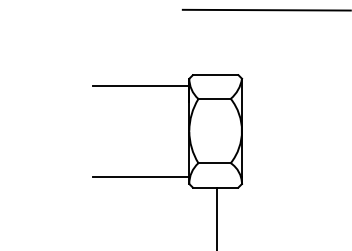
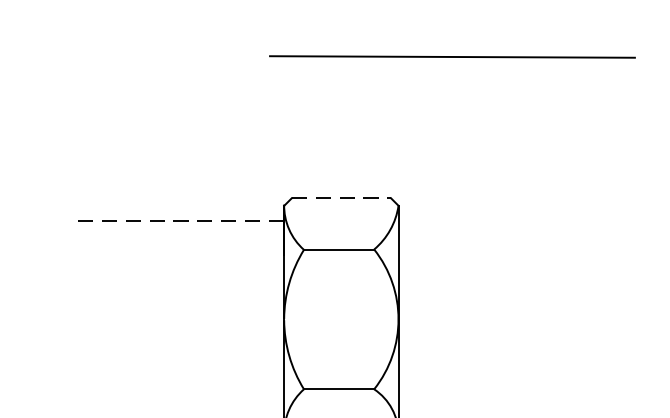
line: (215, 75) -> (340, 198), solid -> dashed
line: (140, 85) -> (178, 220), solid -> dashed

